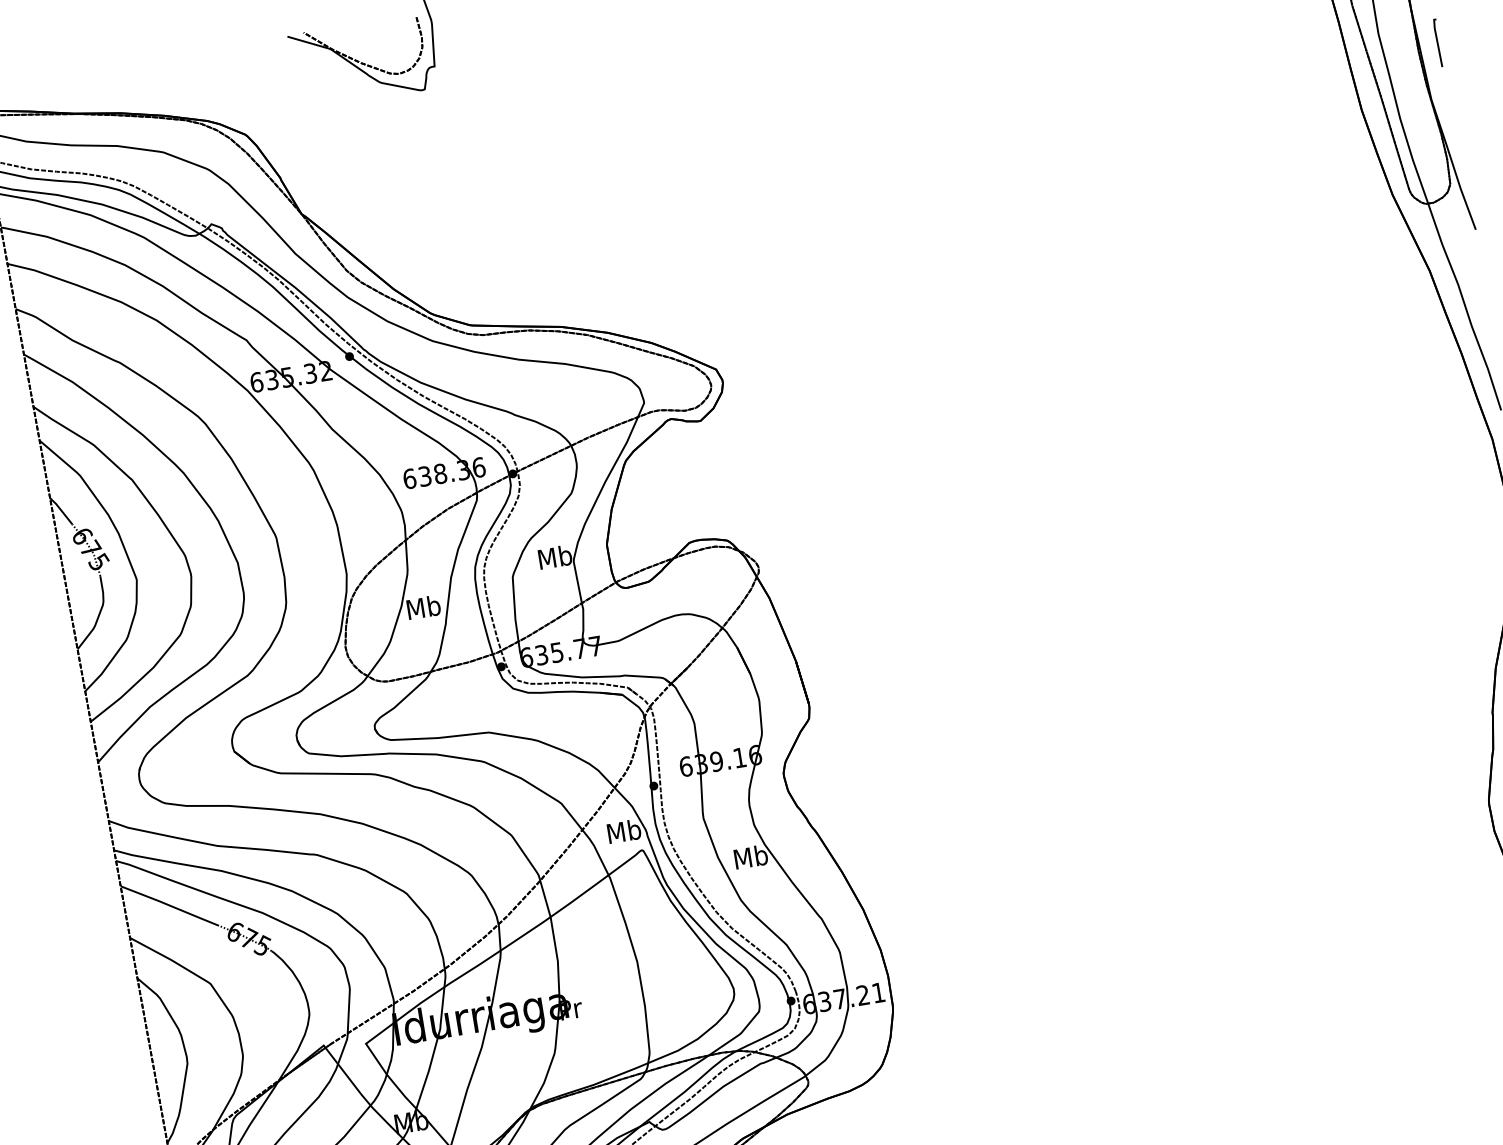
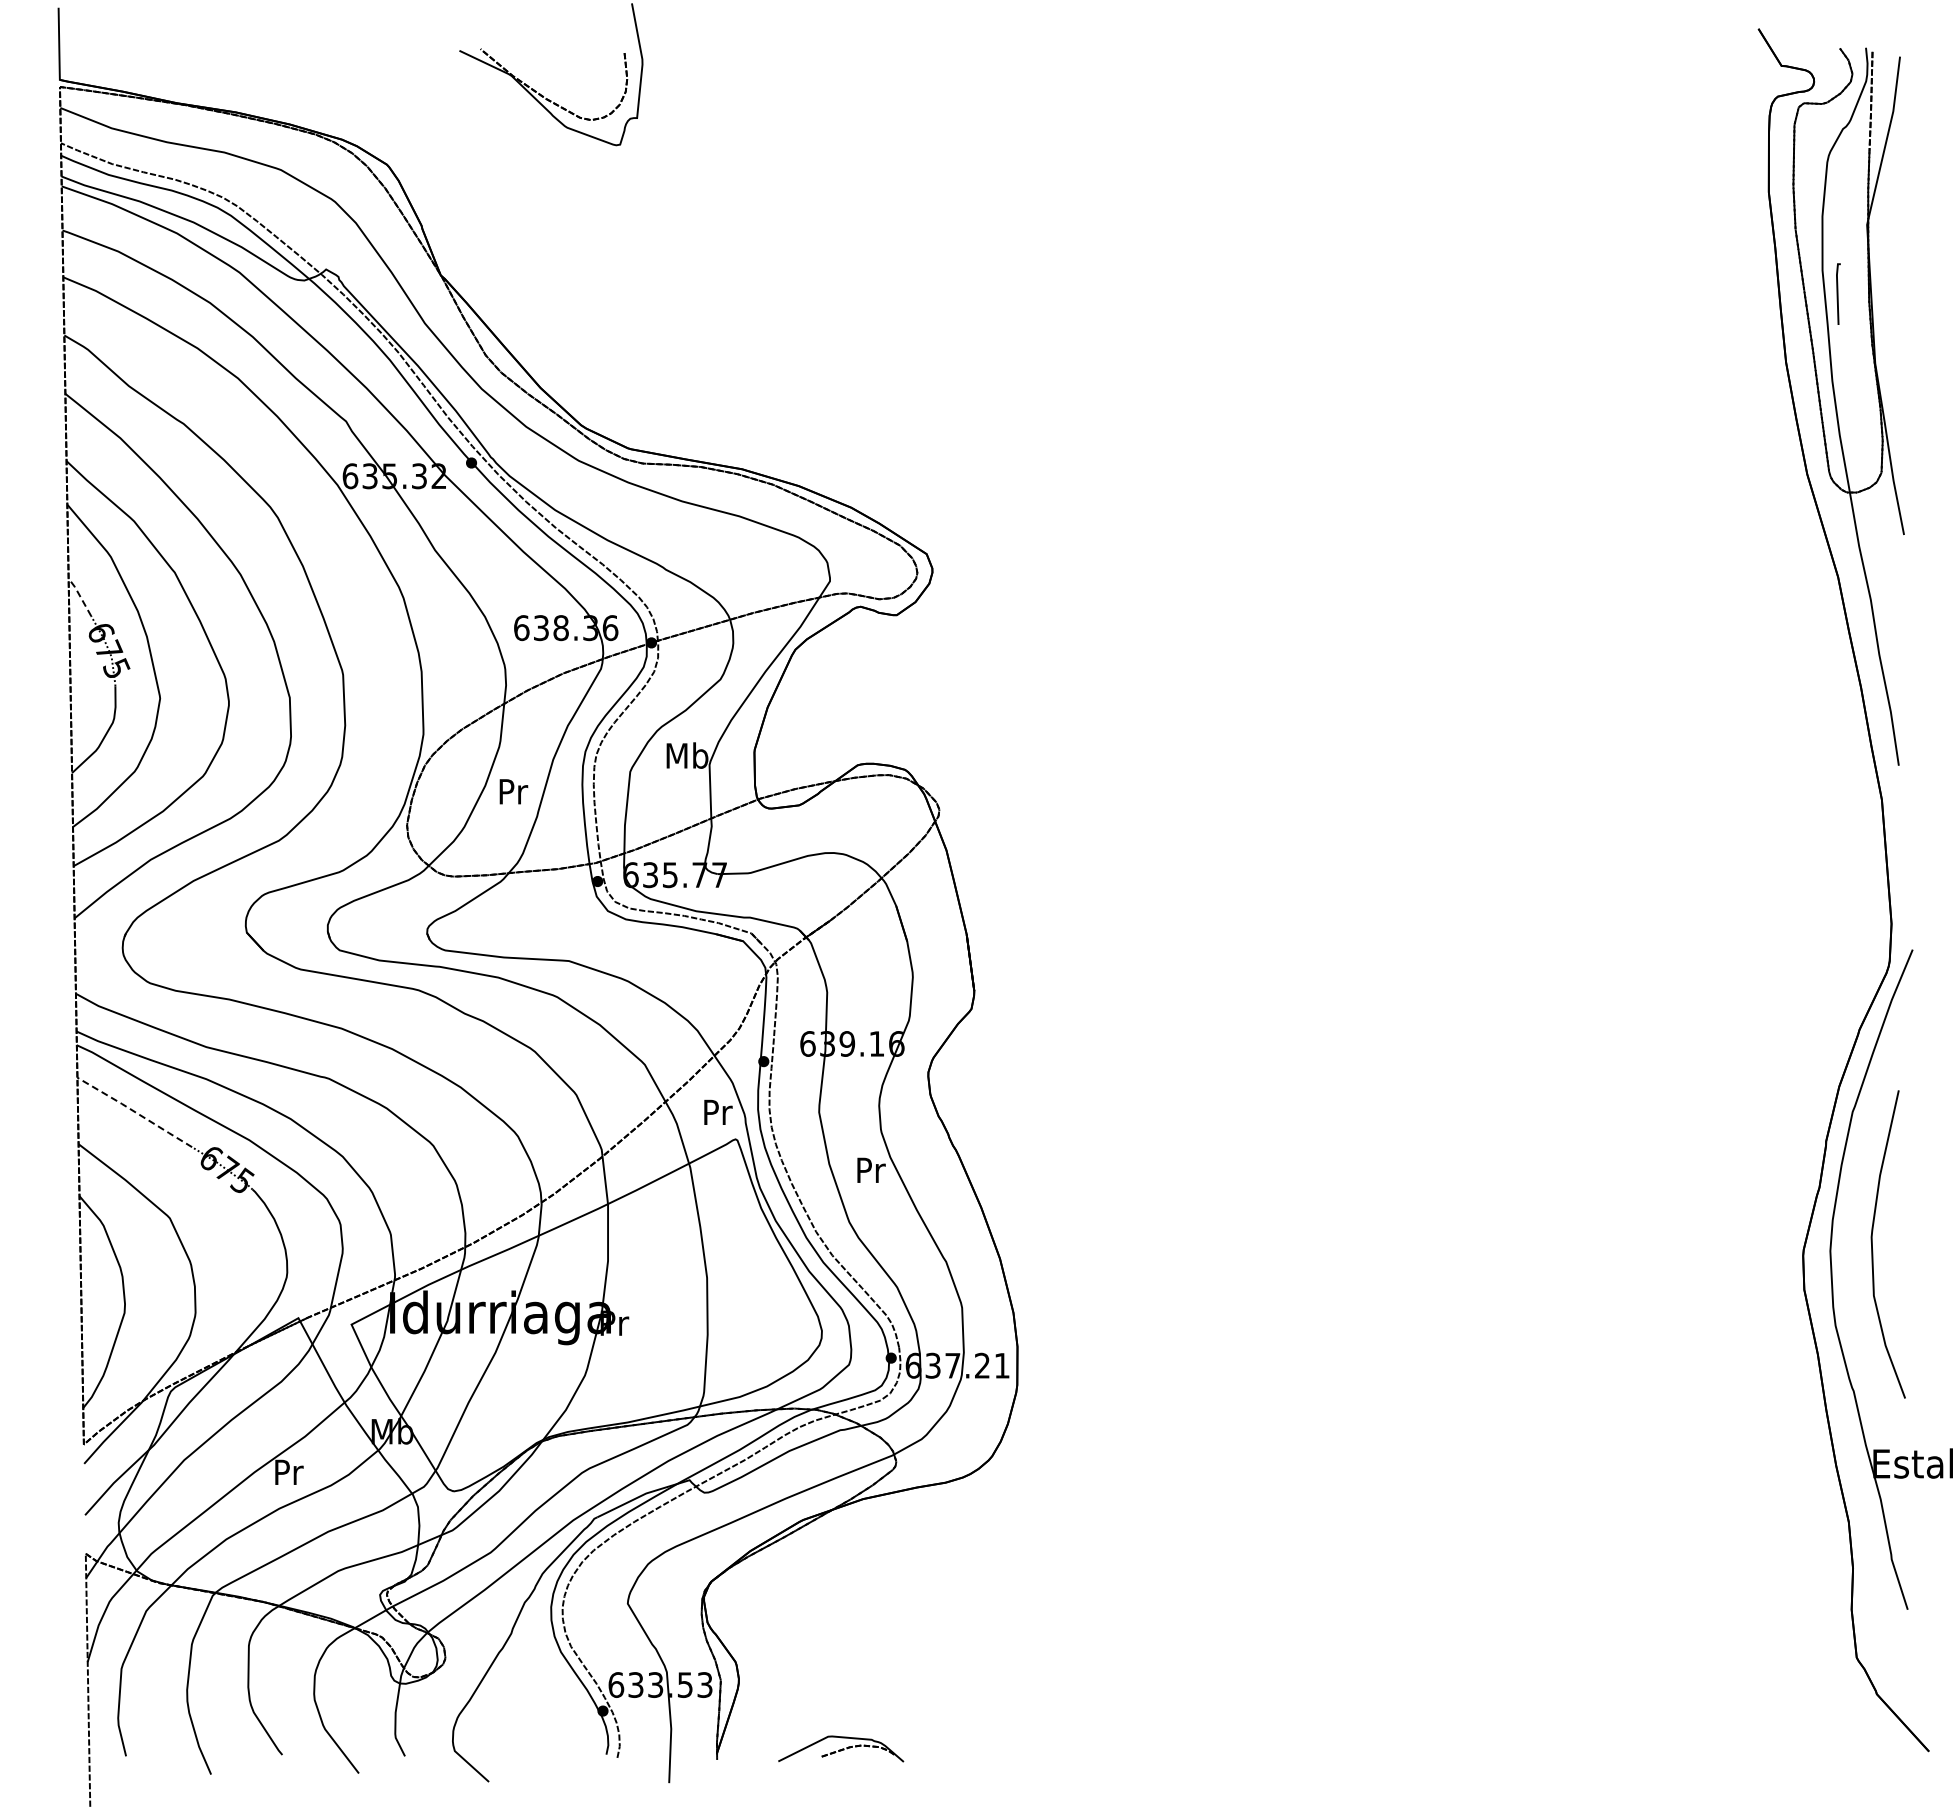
line: (1438, 42) -> (1838, 293), moved
line: (61, 510) -> (80, 596), solid -> dashed
text: (423, 607) -> (512, 791), Mb -> Pr
text: (624, 830) -> (717, 1111), Mb -> Pr
text: (750, 856) -> (870, 1169), Mb -> Pr
line: (170, 905) -> (135, 1112), solid -> dashed

